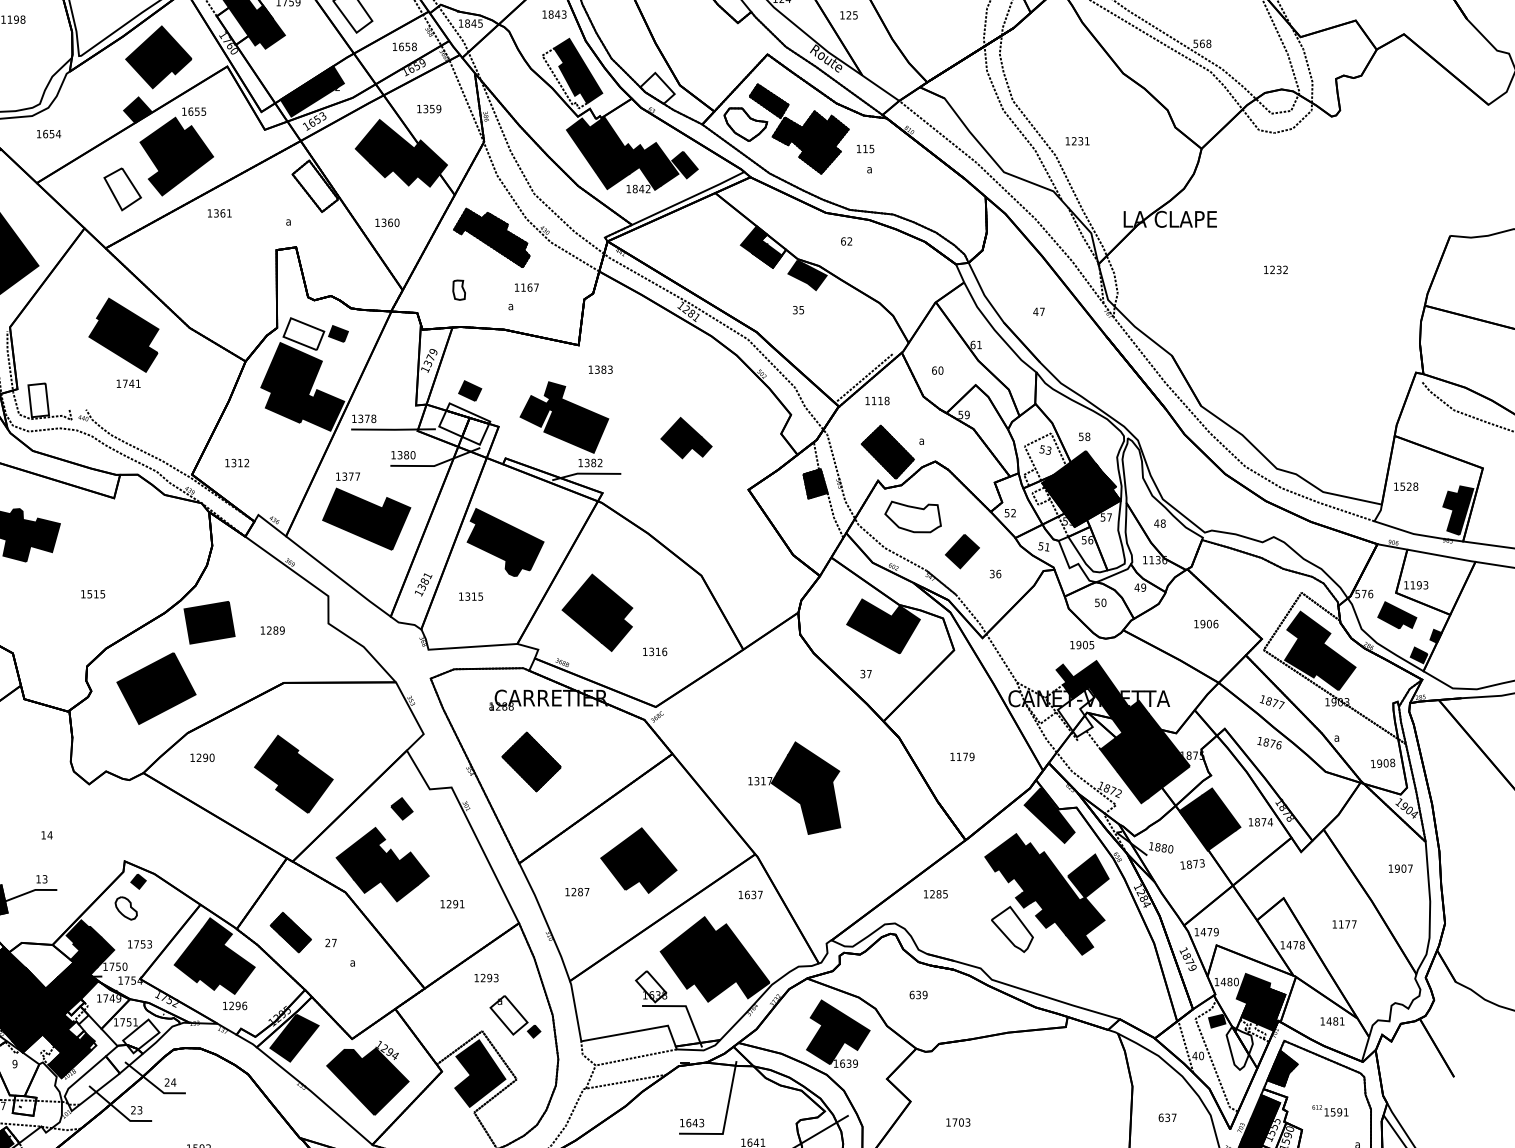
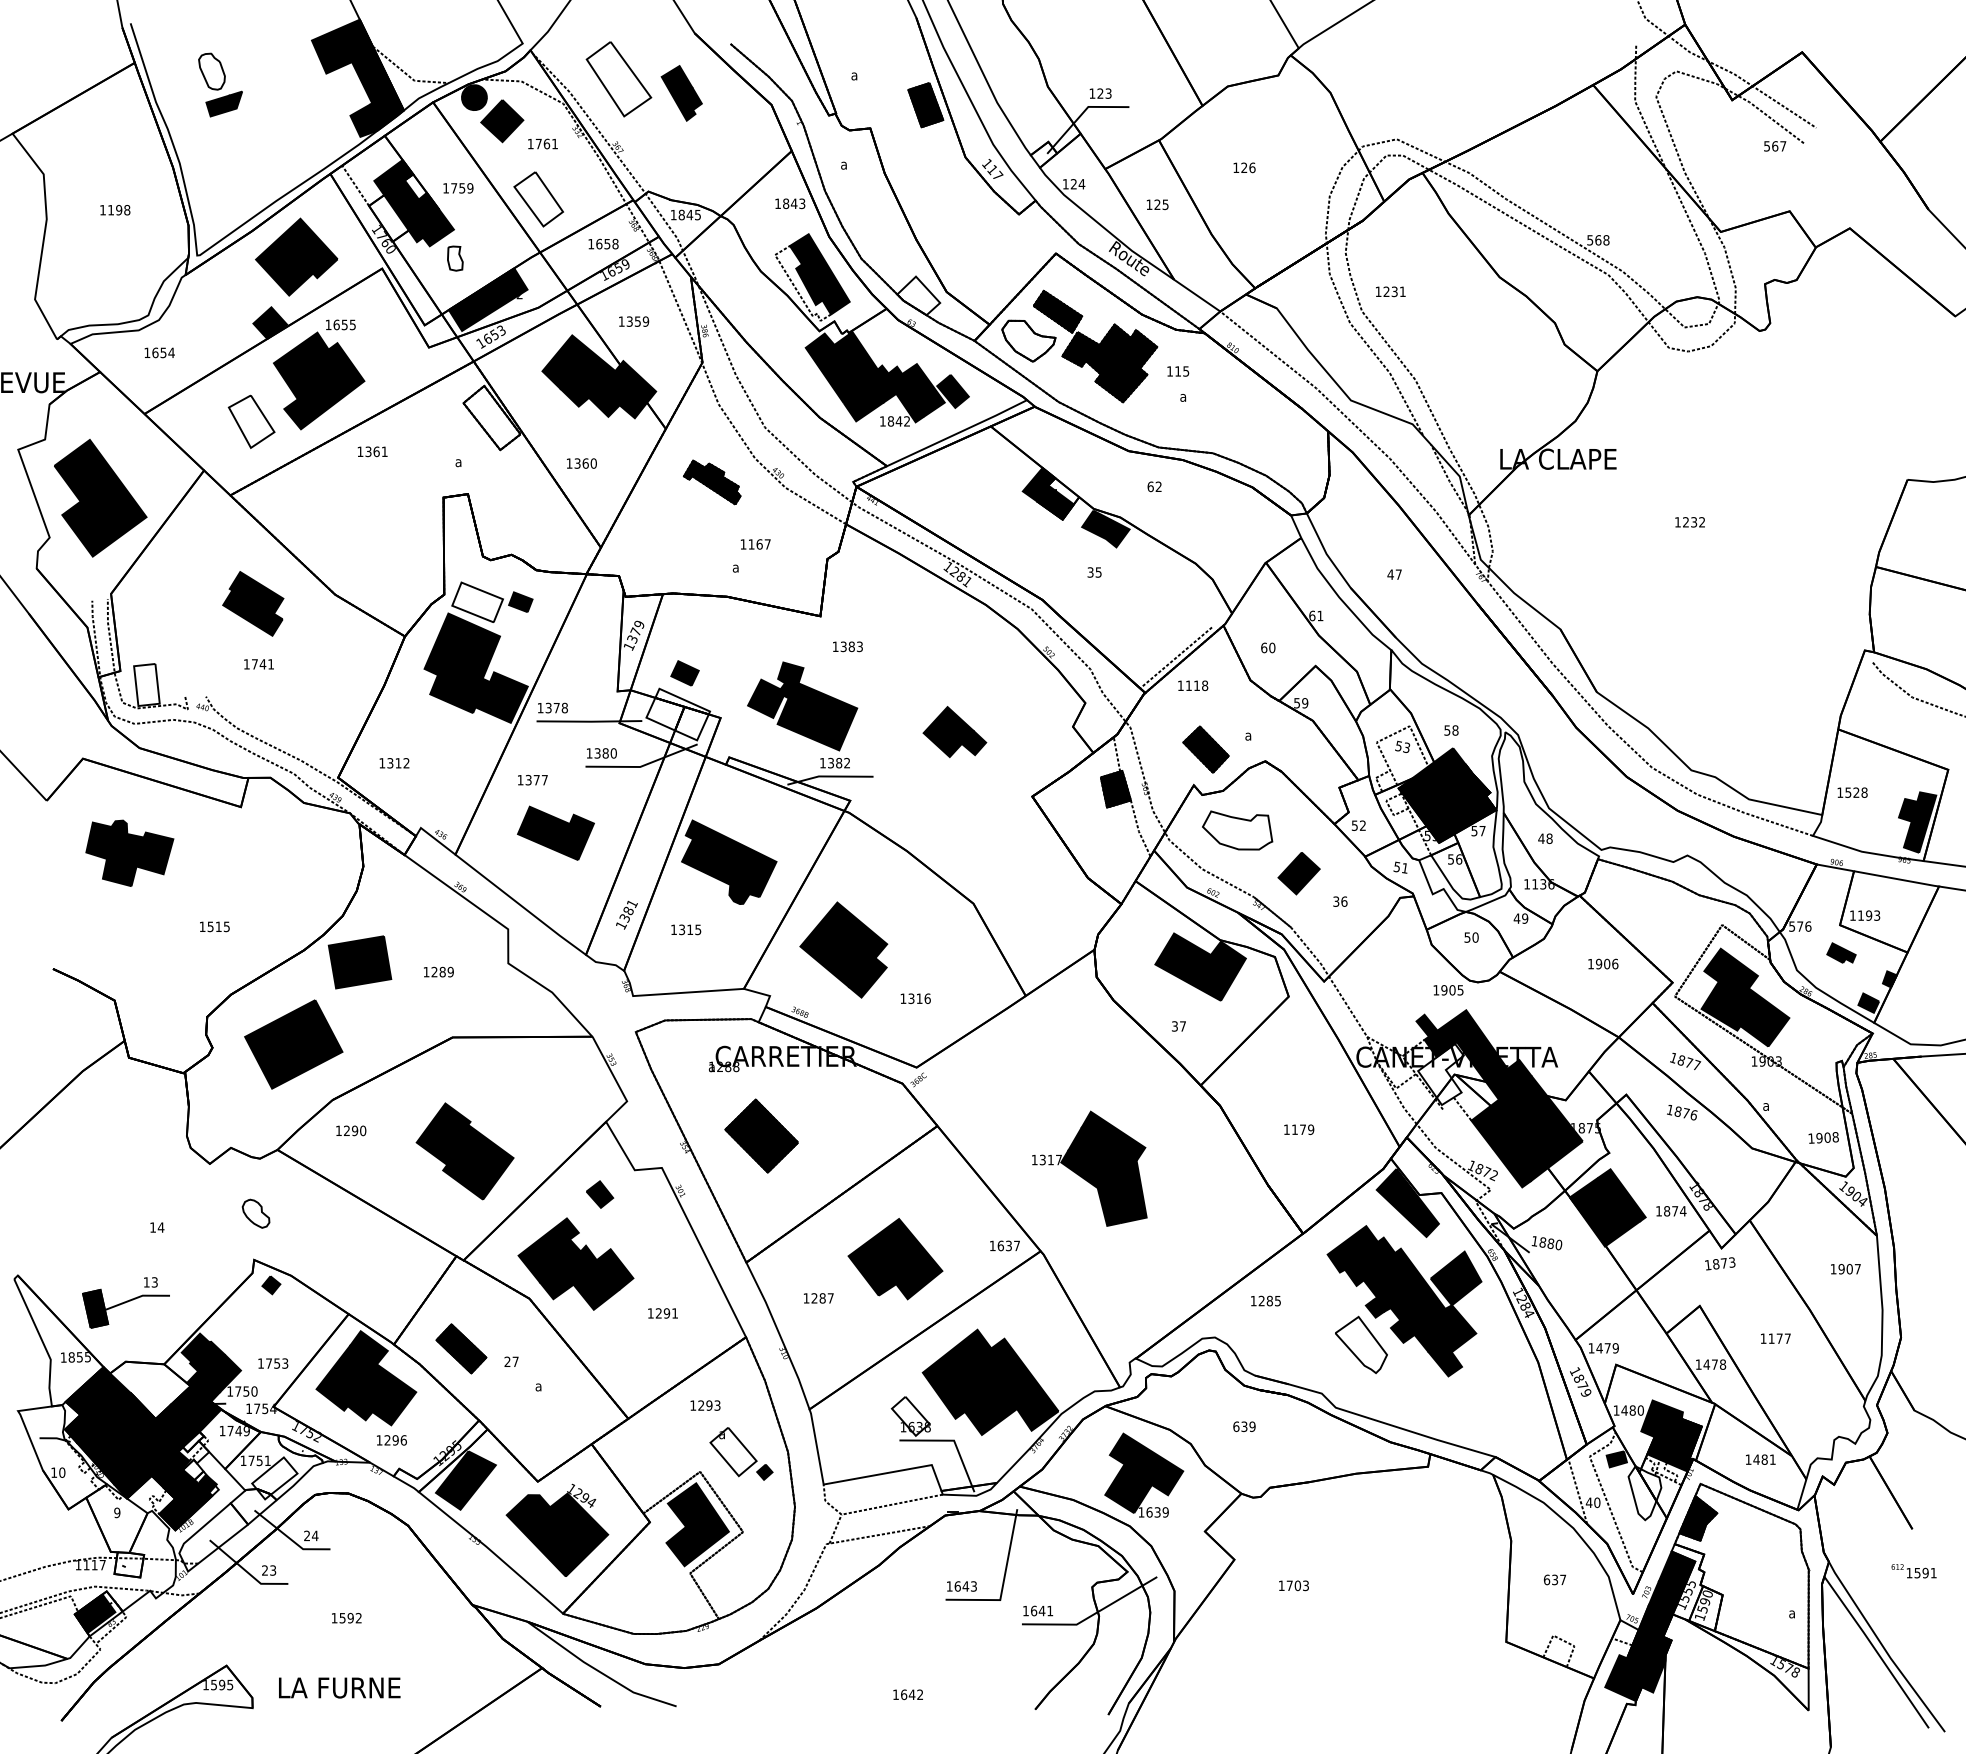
text: (1077, 141) -> (1390, 291), moved
part: (492, 238) -> (712, 482), size x0.6
part: (459, 290) -> (455, 258), moved
part: (124, 335) -> (253, 603), size x0.7
part: (887, 452) -> (1205, 749), size x0.7
part: (366, 519) -> (555, 833), size x0.7
part: (1397, 614) -> (1841, 952), size x0.6
text: (1192, 864) -> (1720, 1263), moved
text: (750, 894) -> (1004, 1245), moved
part: (125, 908) -> (255, 1213), moved
text: (1329, 1111) -> (1913, 1571), moved

